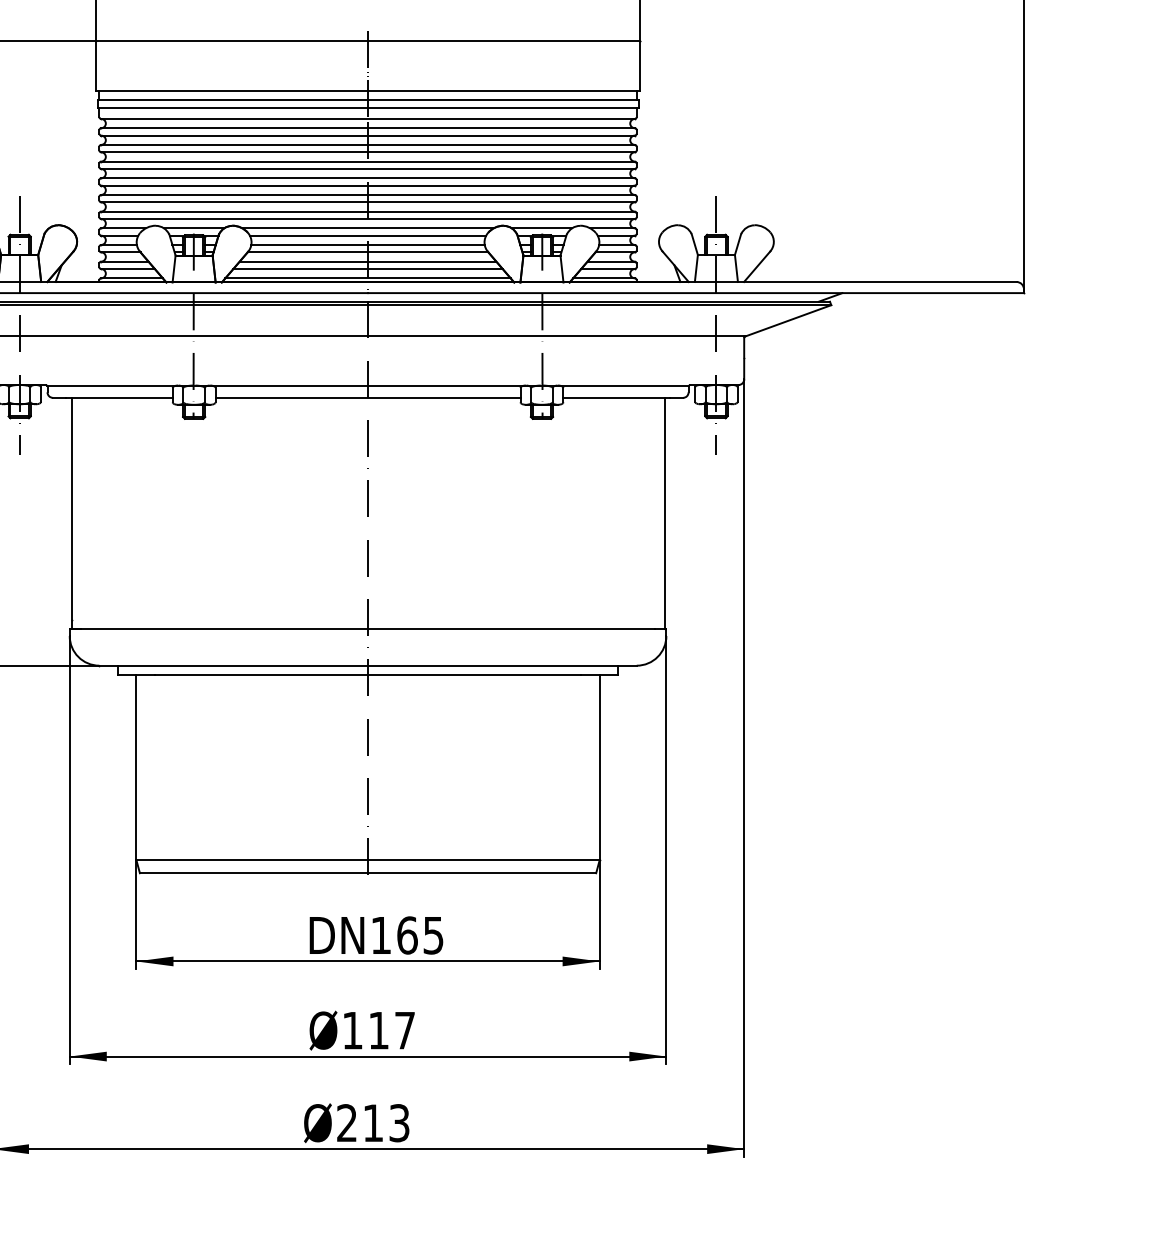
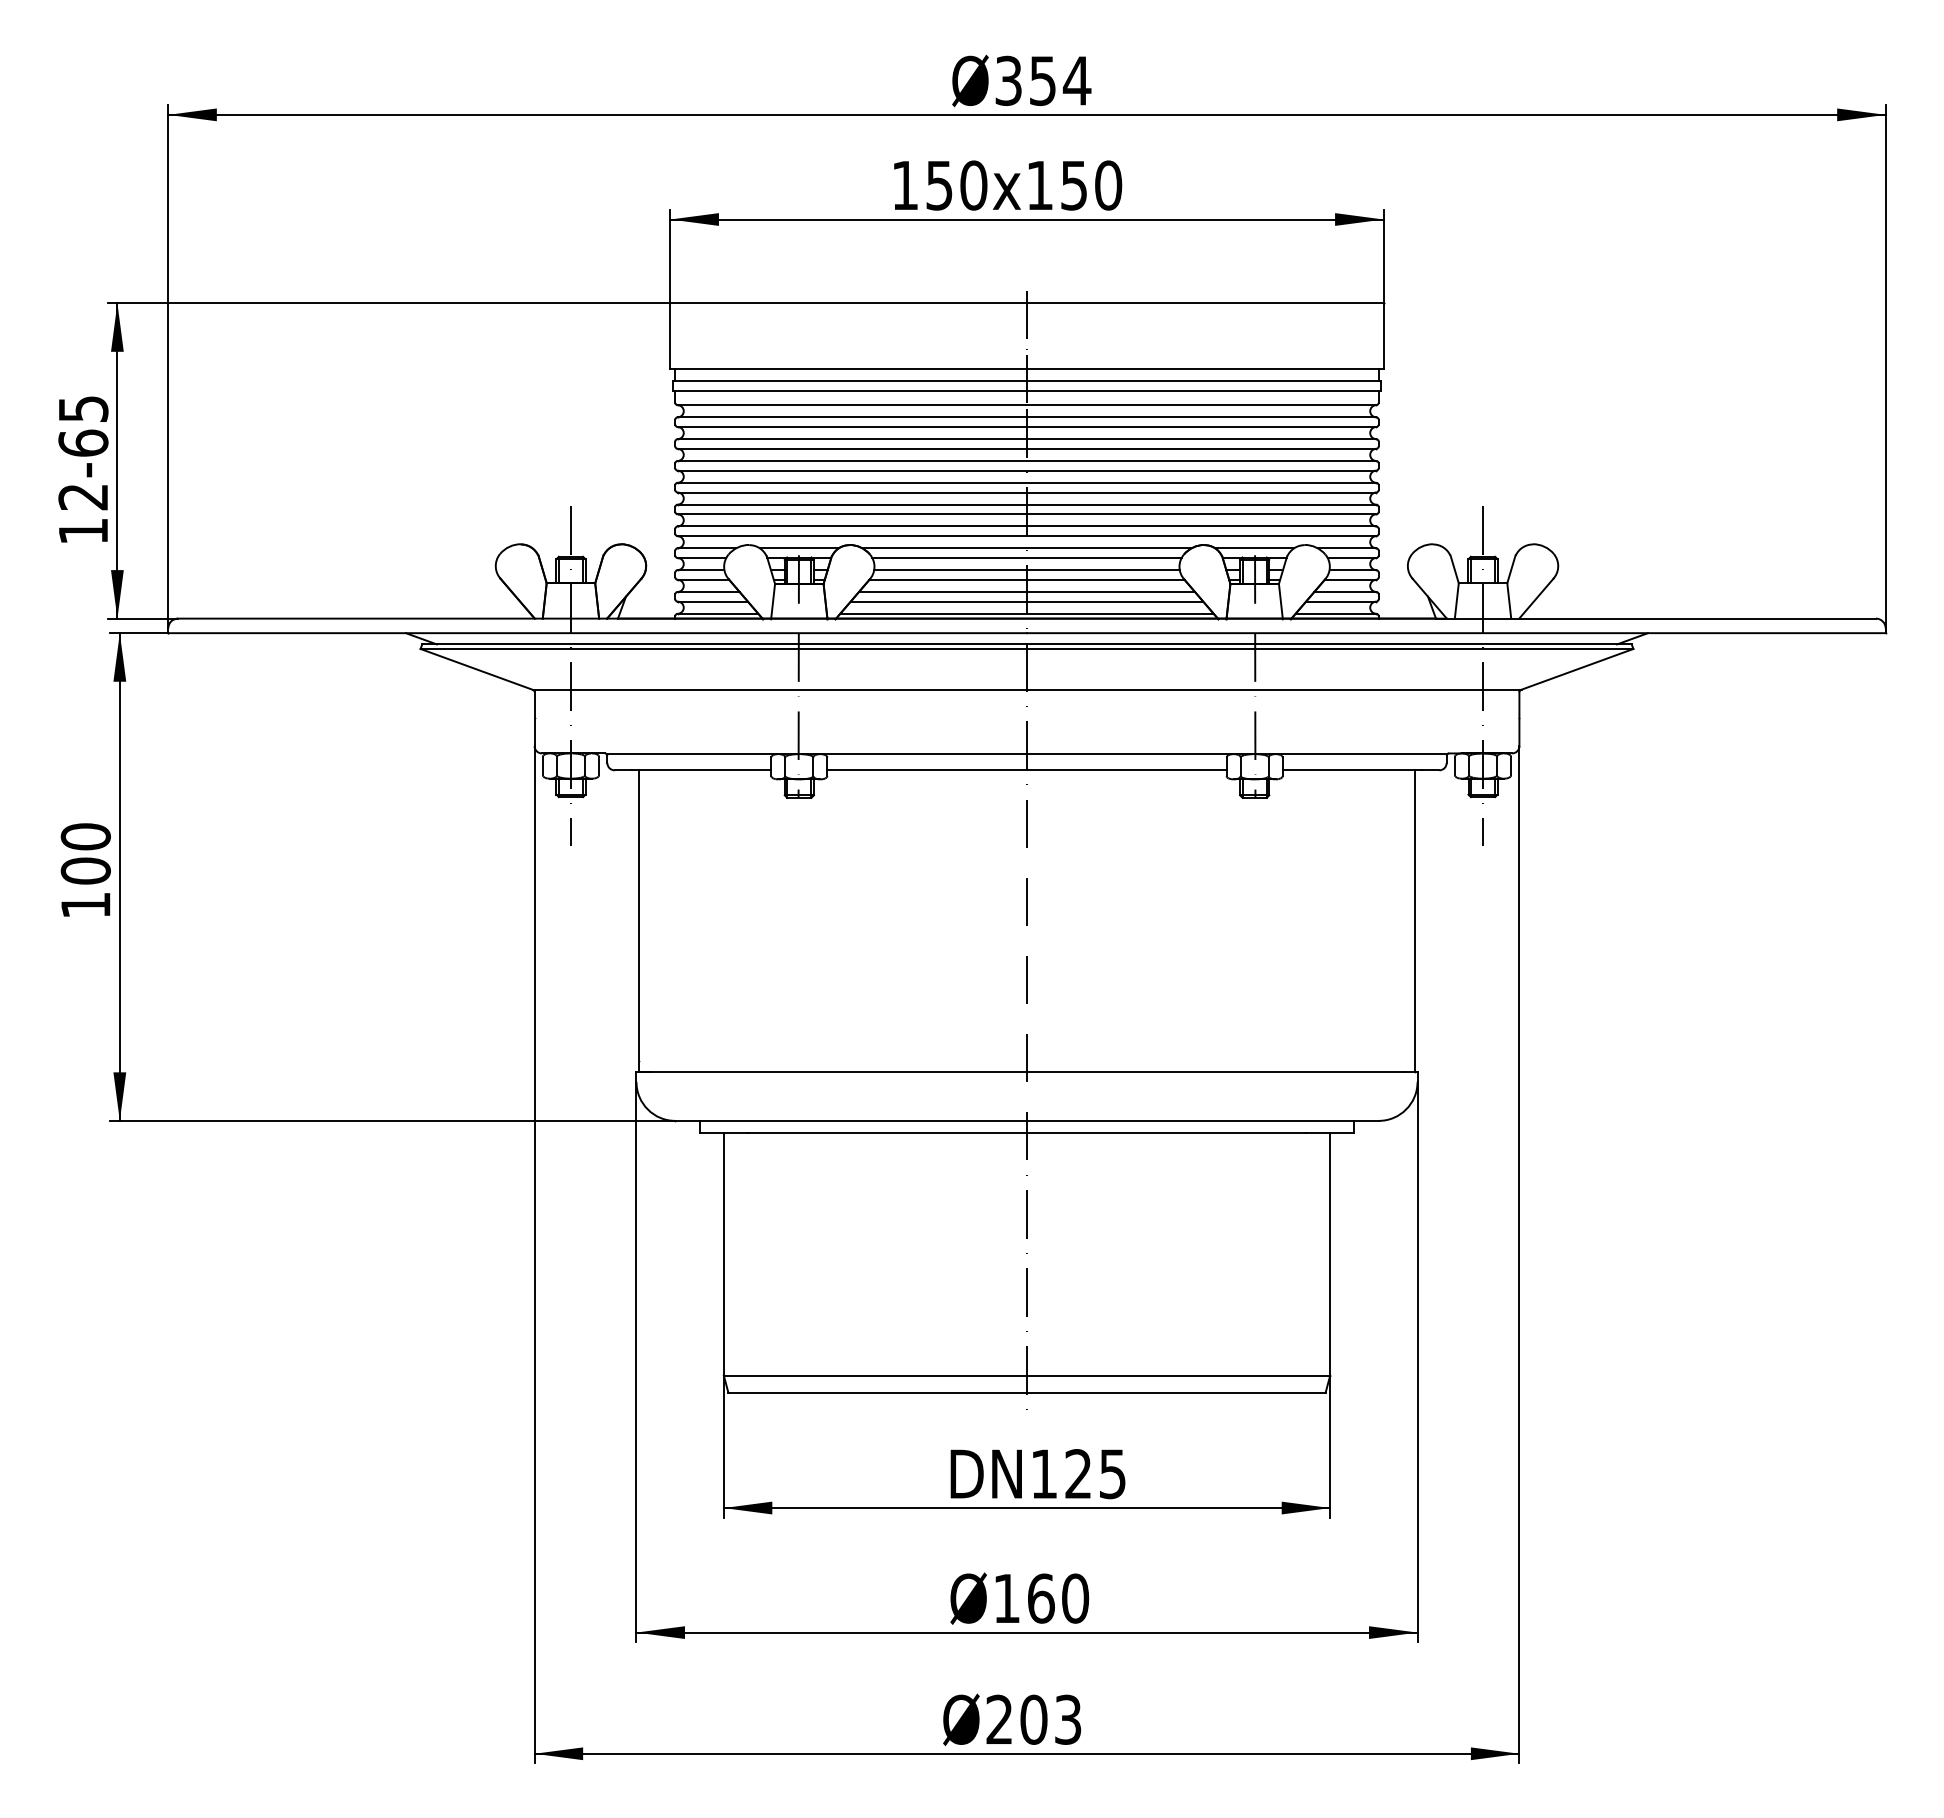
text: (407, 935) -> (1078, 1474), 165 -> 125
text: (392, 1030) -> (1058, 1598), 117 -> 160
text: (373, 1122) -> (1033, 1719), 213 -> 203

